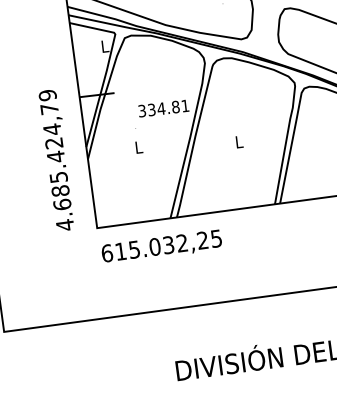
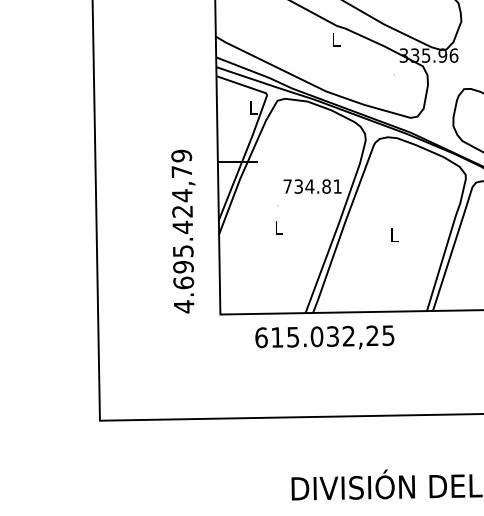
text: (142, 110) -> (287, 186), 334.81 -> 734.81
text: (60, 190) -> (183, 266), 4.685.424,79 -> 4.695.424,79
text: (161, 246) -> (324, 337), moved

